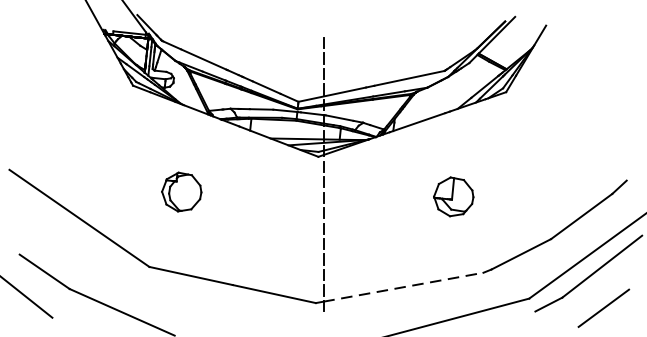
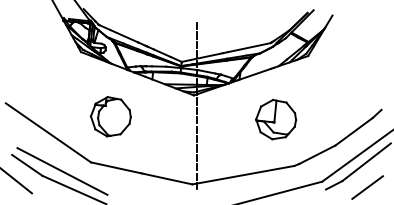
part: (181, 191) -> (110, 116), size x1.67
part: (454, 196) -> (276, 119), size x1.67
line: (102, 281) -> (62, 171), added
line: (403, 286) -> (245, 174), dashed -> solid

